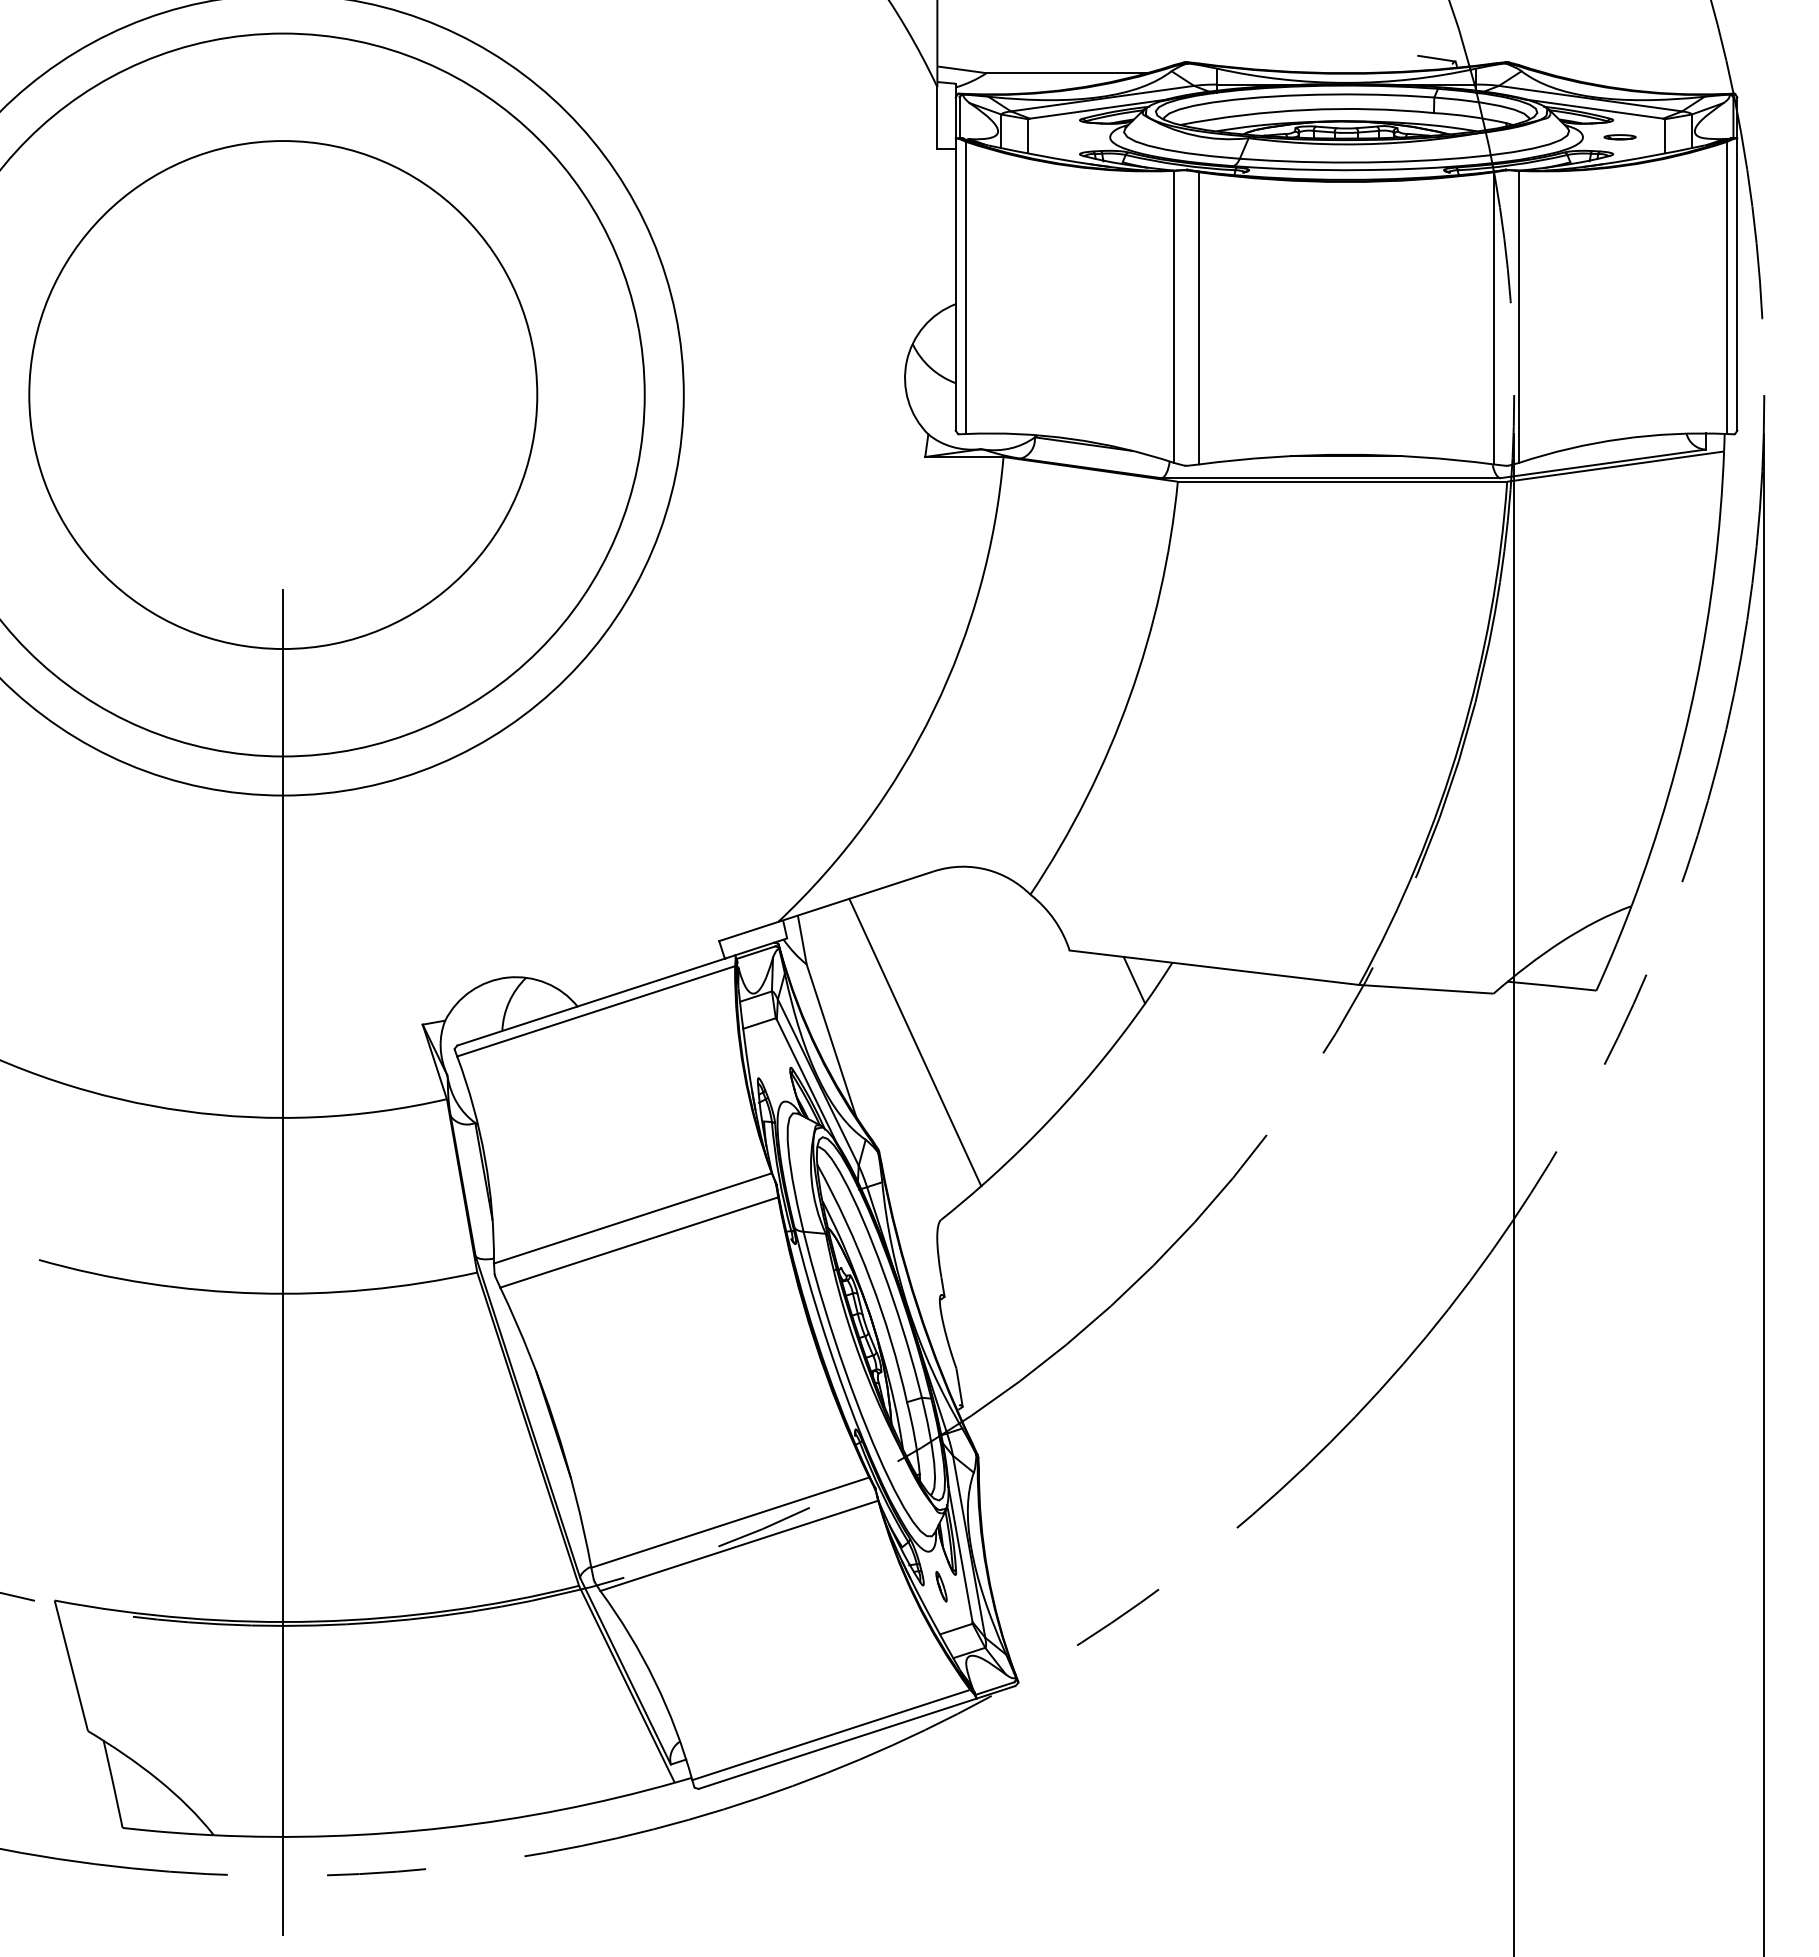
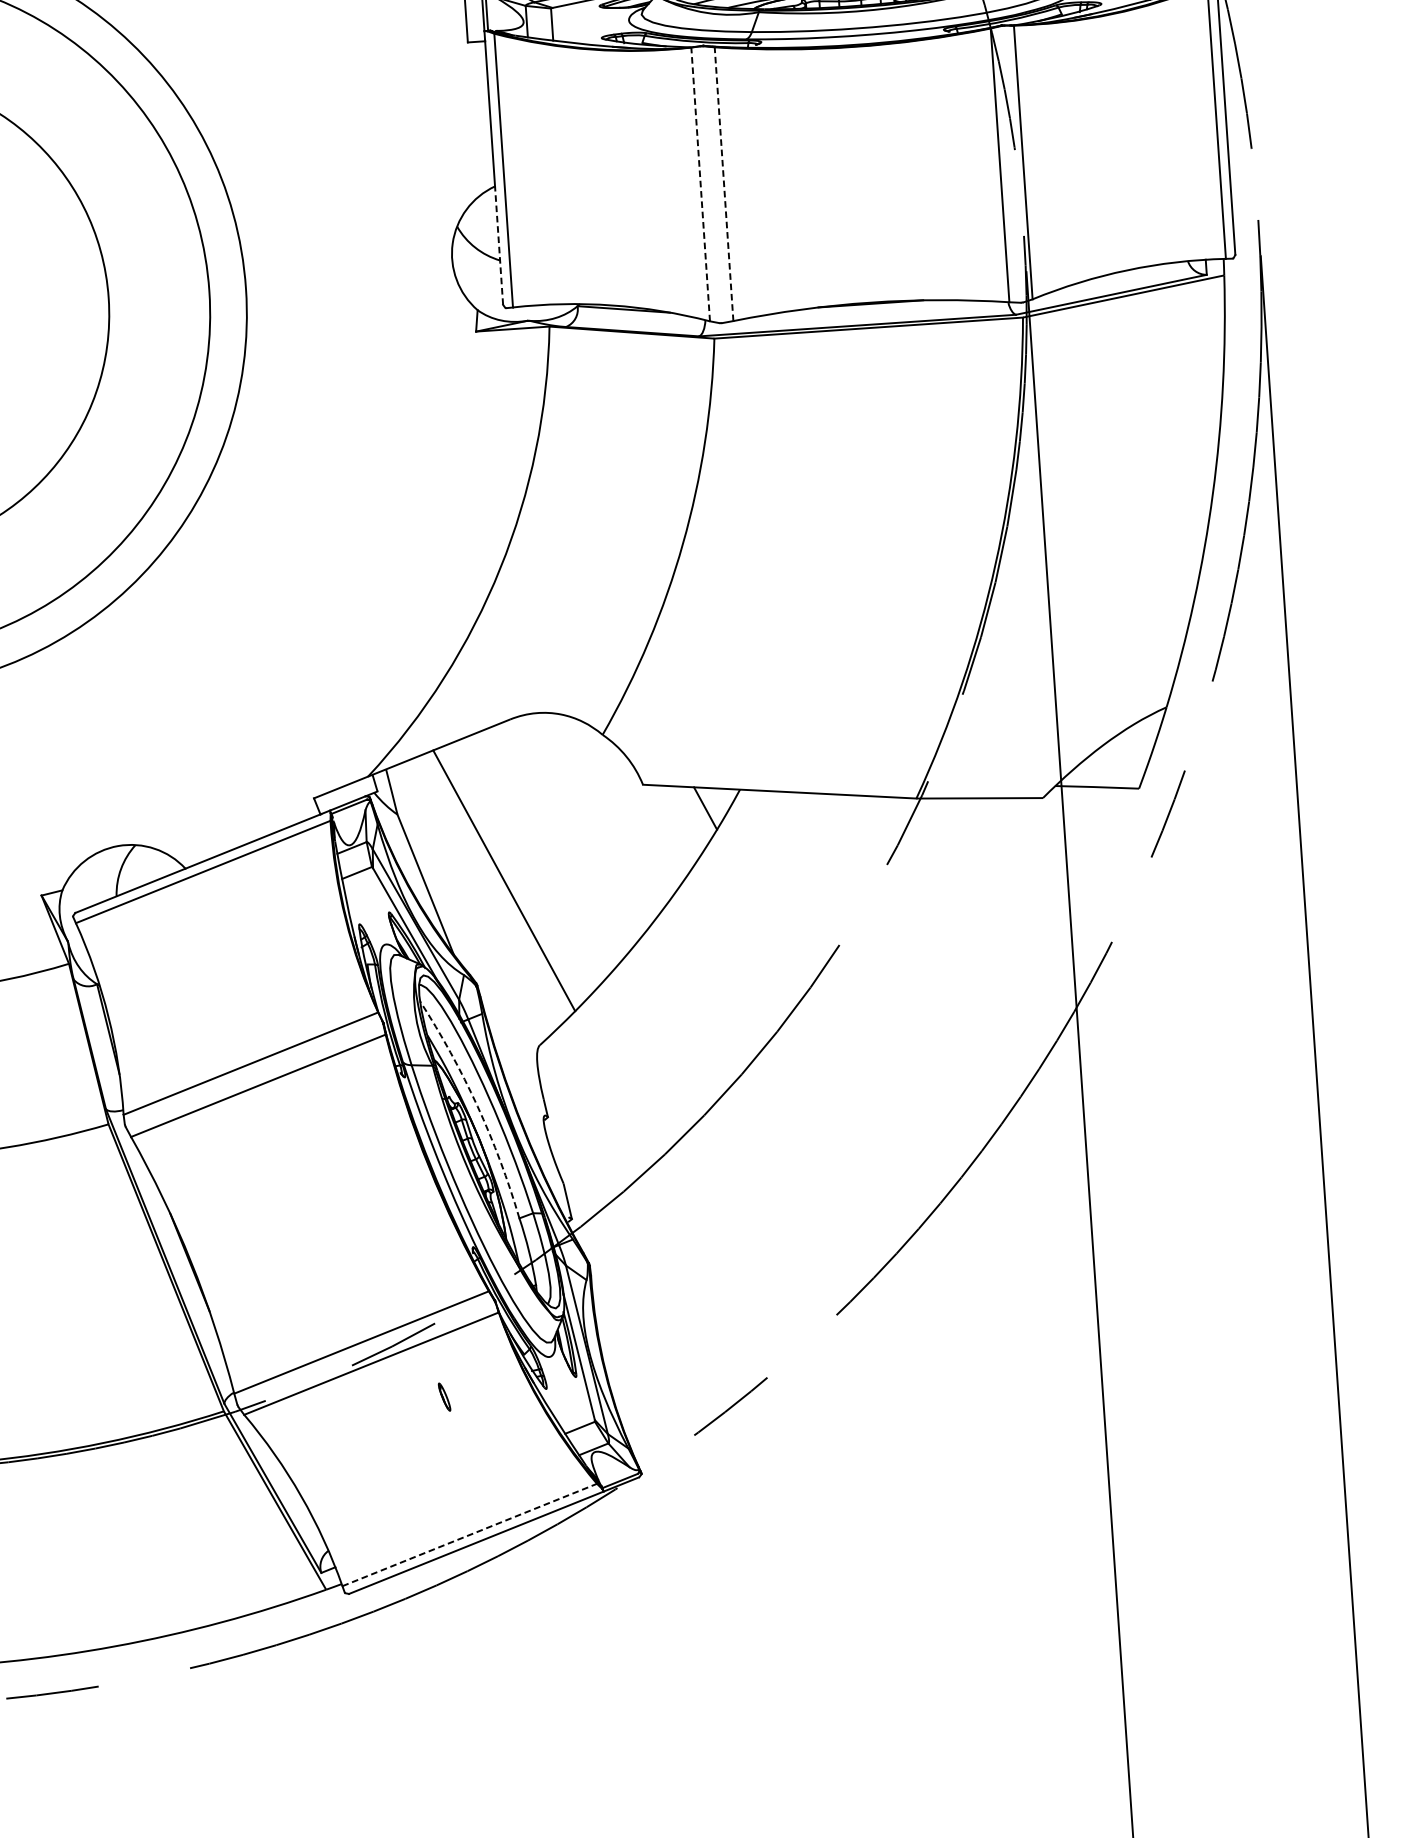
line: (1174, 316) -> (700, 184), solid -> dashed
line: (1199, 317) -> (724, 183), solid -> dashed
line: (955, 366) -> (498, 244), solid -> dashed
arc: (870, 1280) -> (477, 1106), solid -> dashed
part: (941, 1586) -> (444, 1396), moved
line: (831, 1734) -> (469, 1534), solid -> dashed

